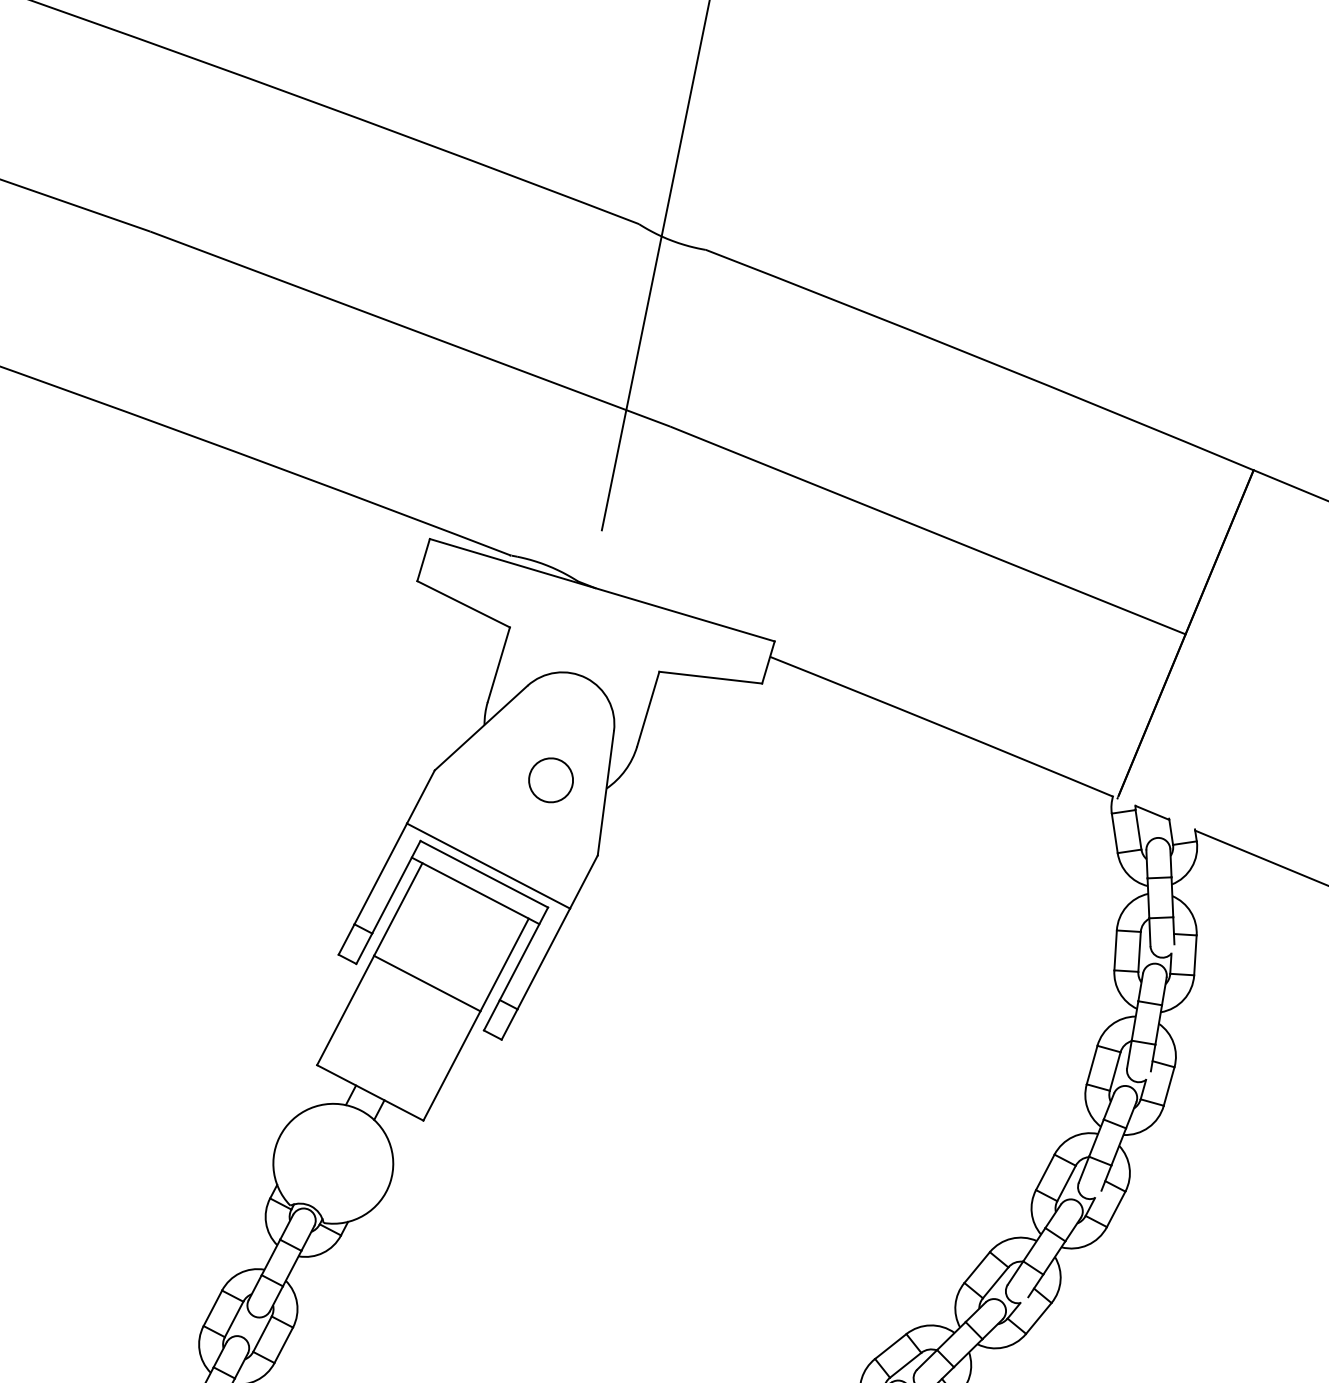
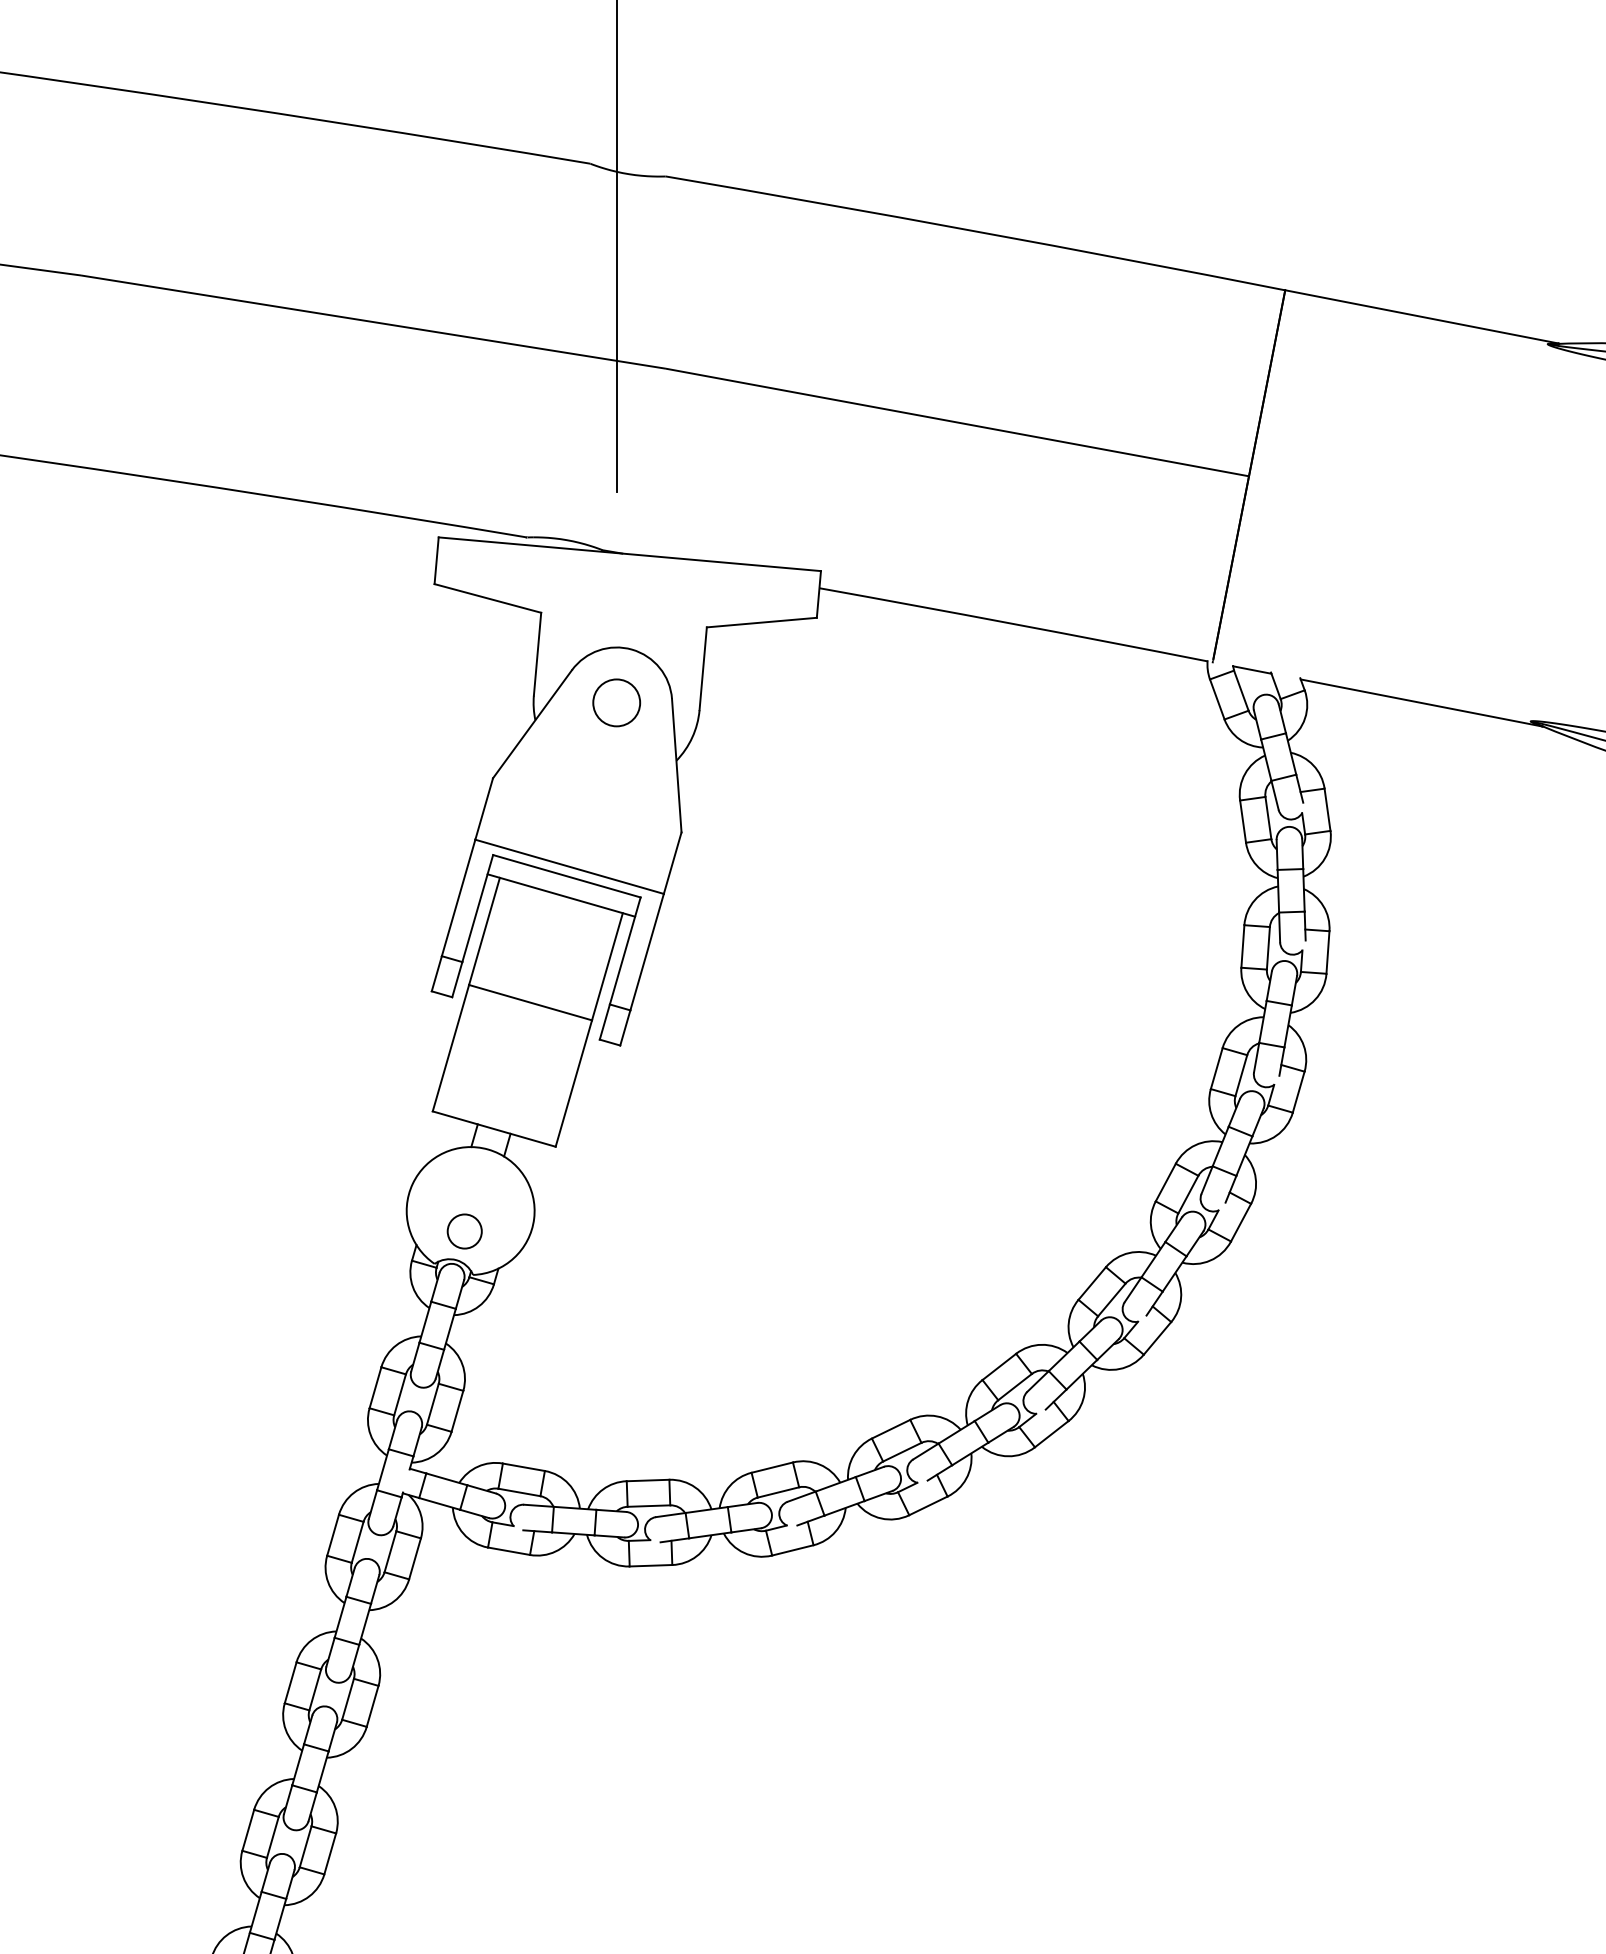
circle: (550, 779) -> (616, 702), moved
circle: (323, 1181) -> (464, 1231), added

